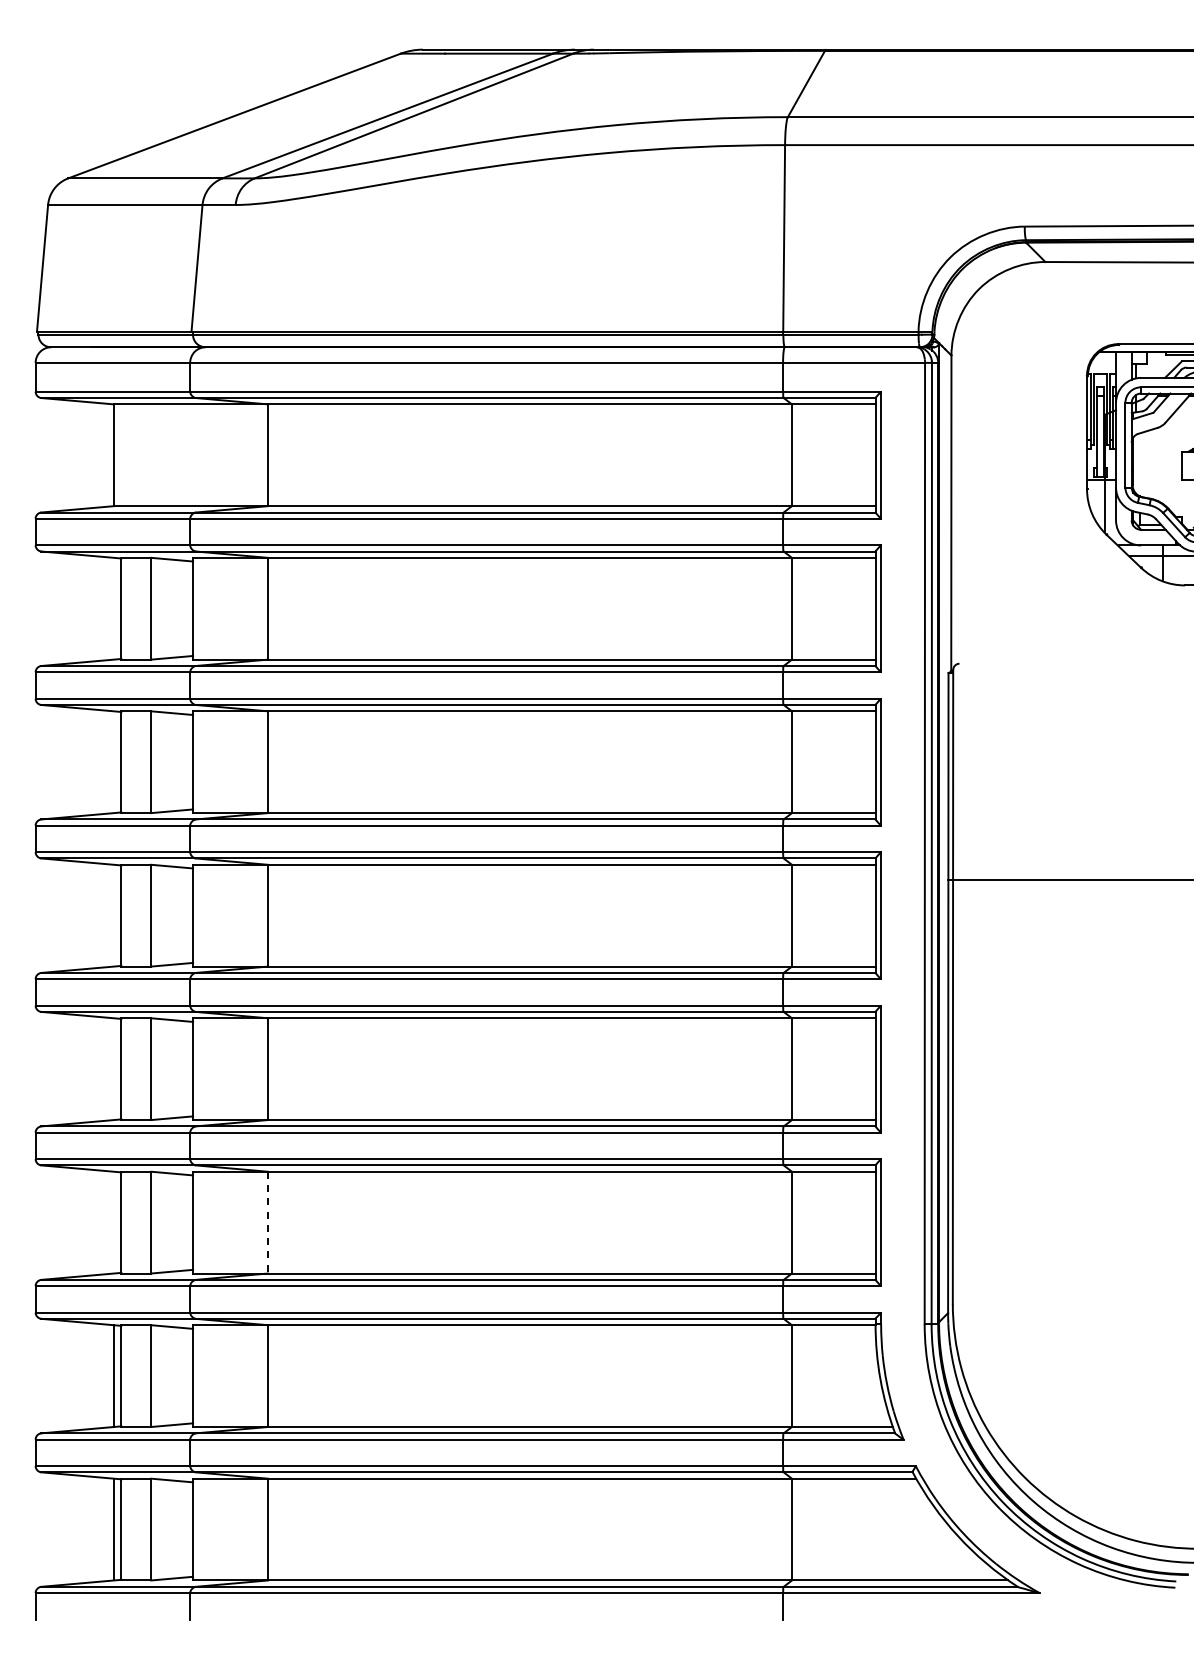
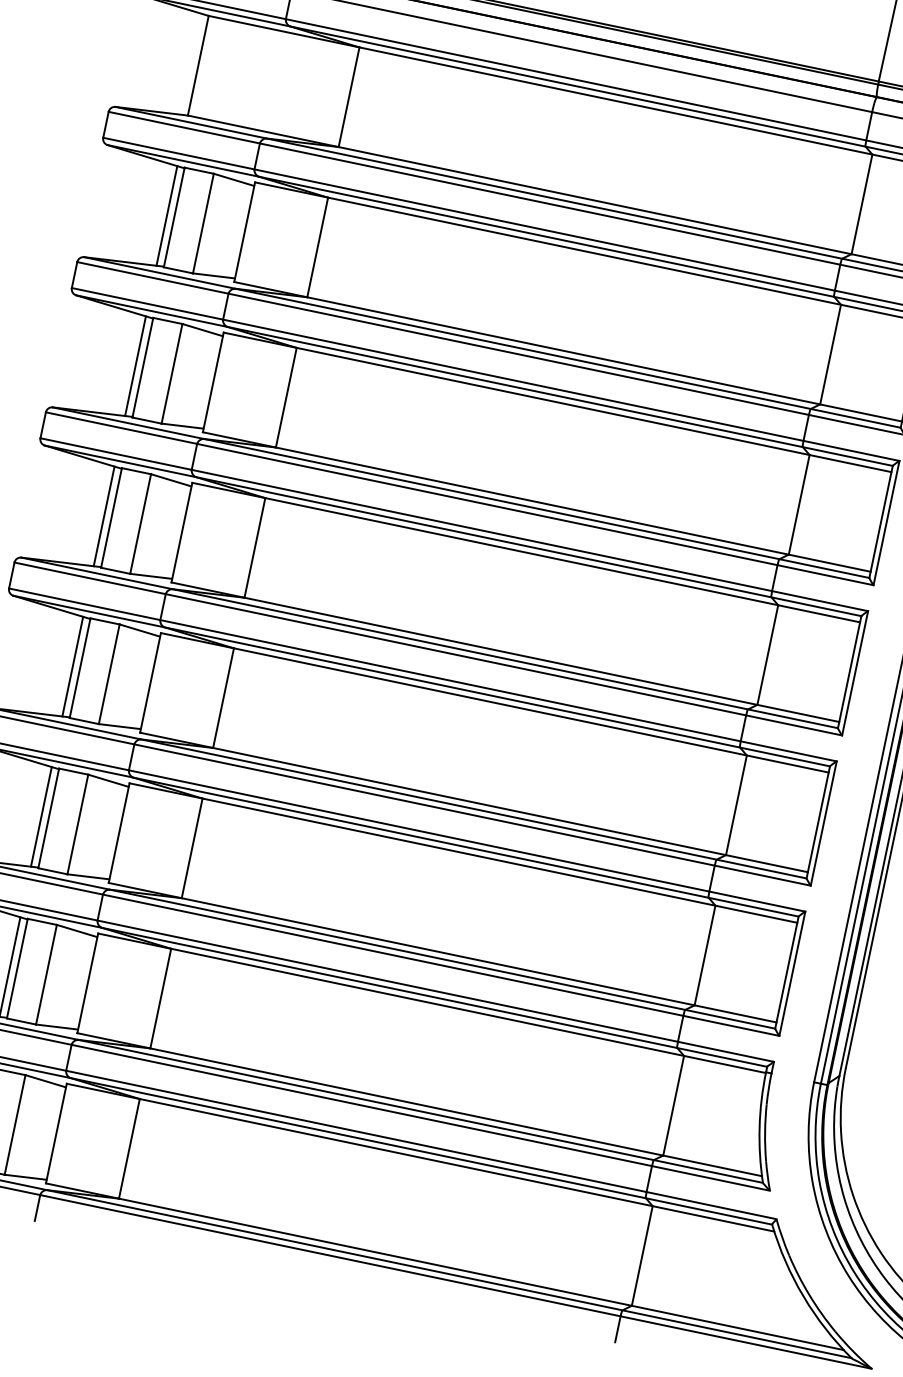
line: (113, 608) -> (166, 215), added
line: (113, 762) -> (135, 366), added
line: (113, 915) -> (103, 516), added
line: (113, 1069) -> (72, 666), added
line: (113, 1222) -> (40, 816), added
line: (267, 1222) -> (191, 848), dashed -> solid

